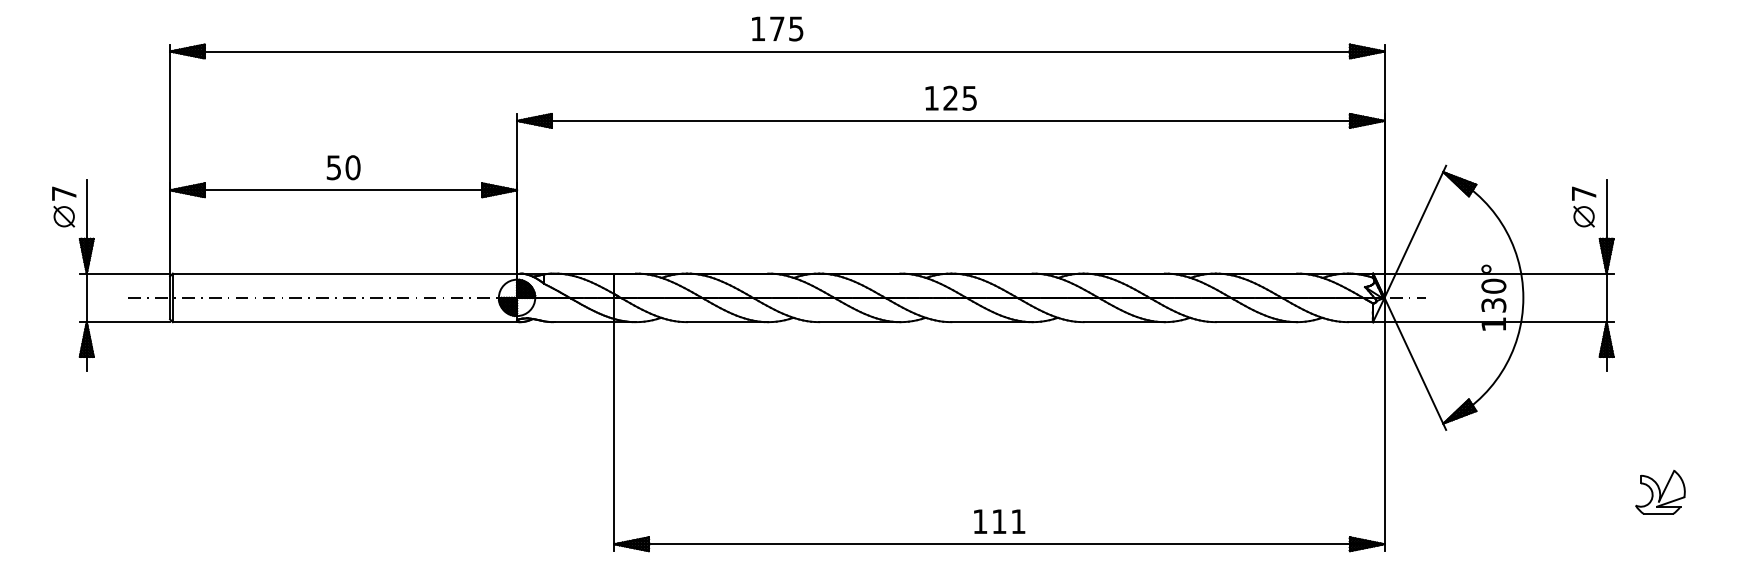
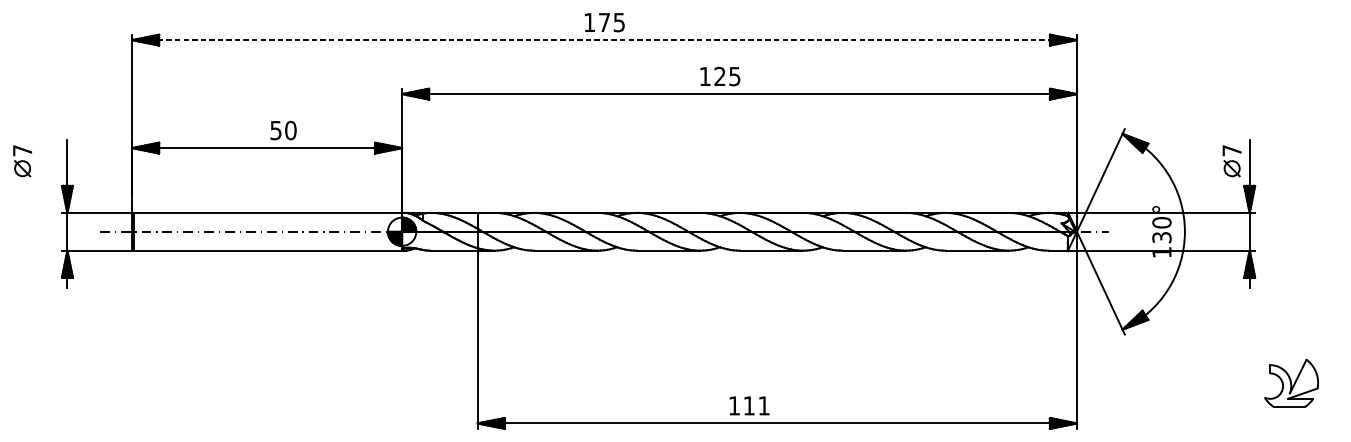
line: (777, 51) -> (604, 40), solid -> dashed
text: (950, 97) -> (719, 75), moved
text: (343, 167) -> (283, 130), moved
part: (64, 206) -> (22, 160), moved
part: (1660, 491) -> (1291, 382), size x1.4
text: (999, 521) -> (749, 405), moved

